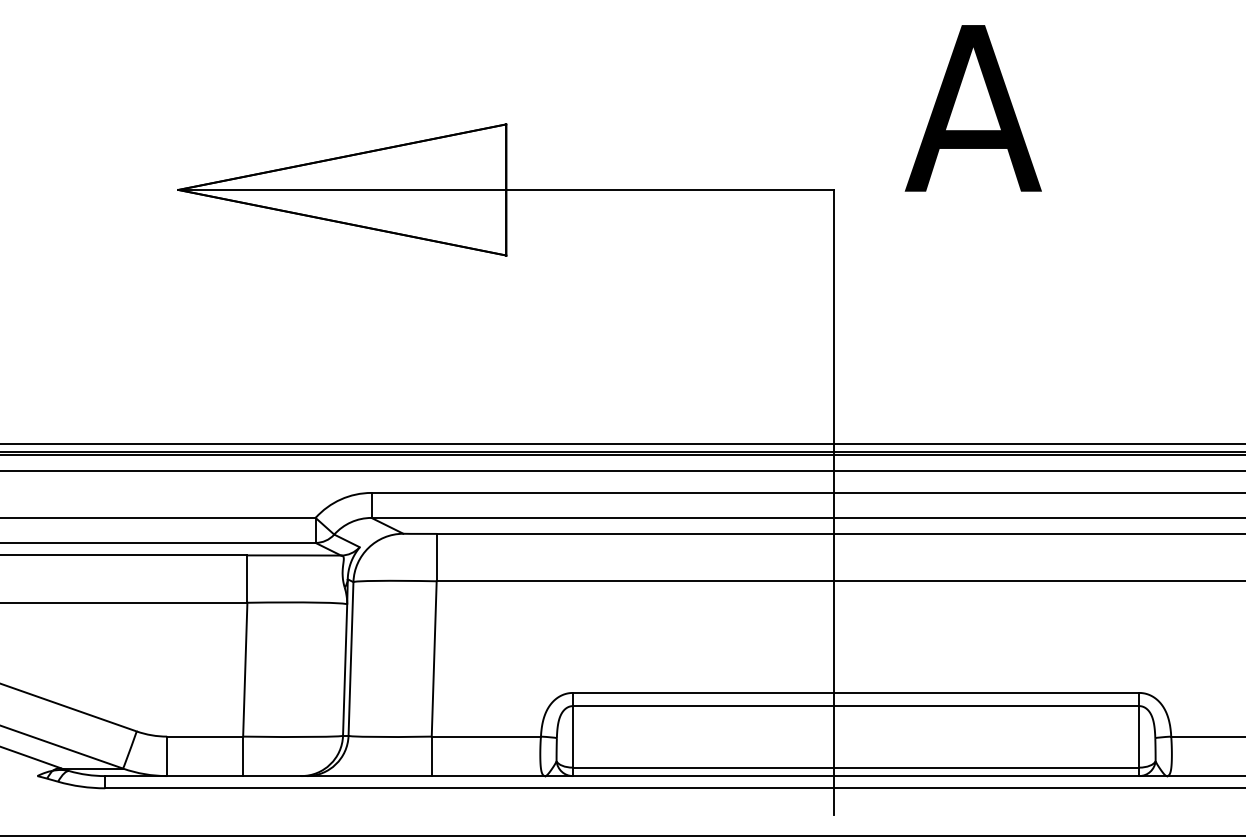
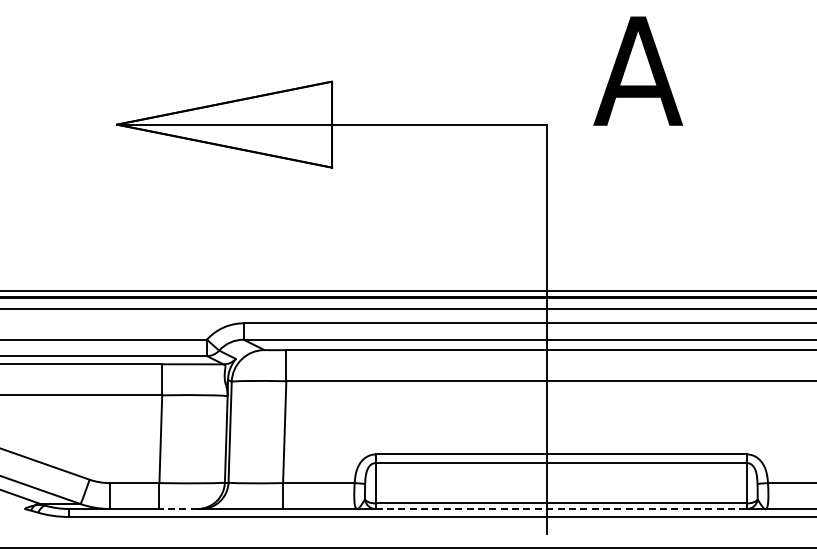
line: (272, 775) -> (178, 508), solid -> dashed
line: (856, 775) -> (561, 508), solid -> dashed

